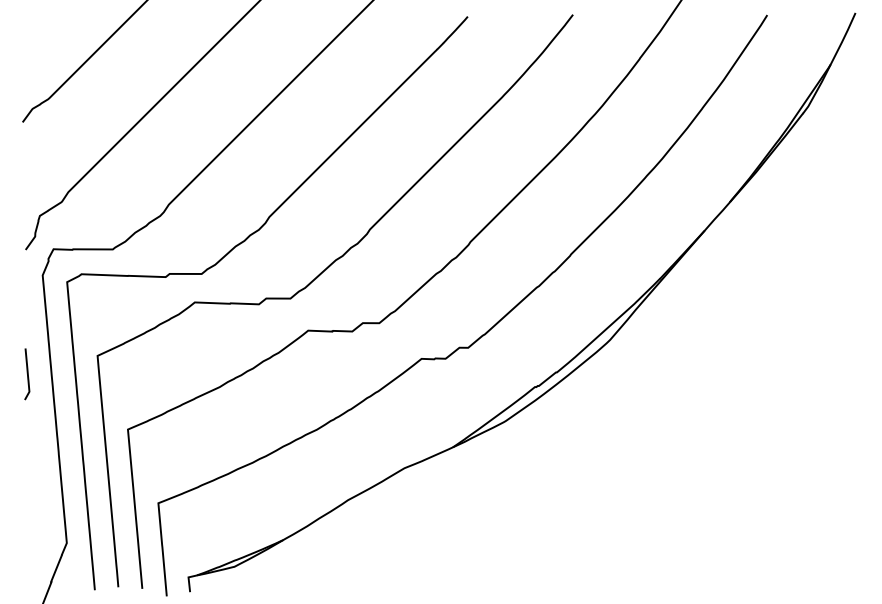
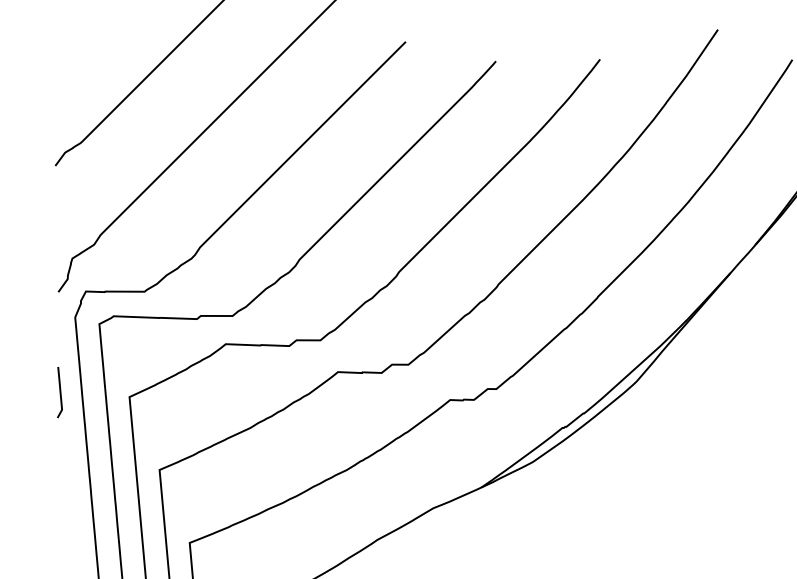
curve: (27, 374) -> (60, 392), moved

